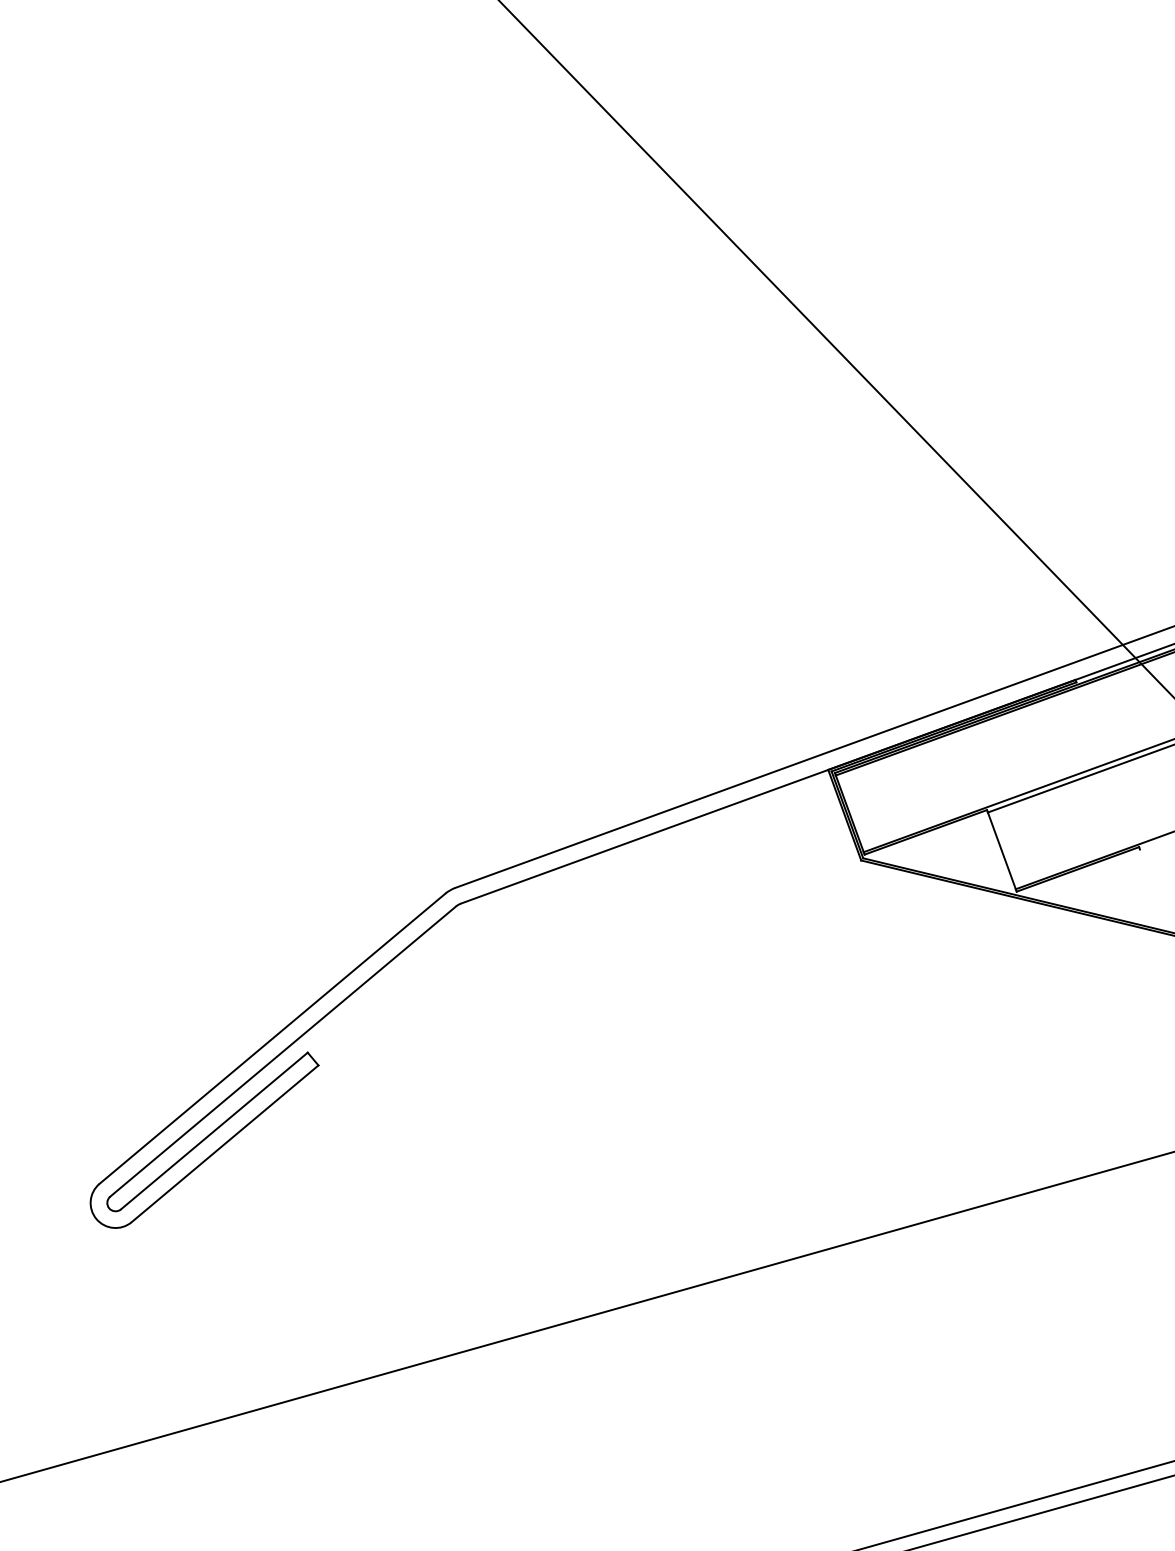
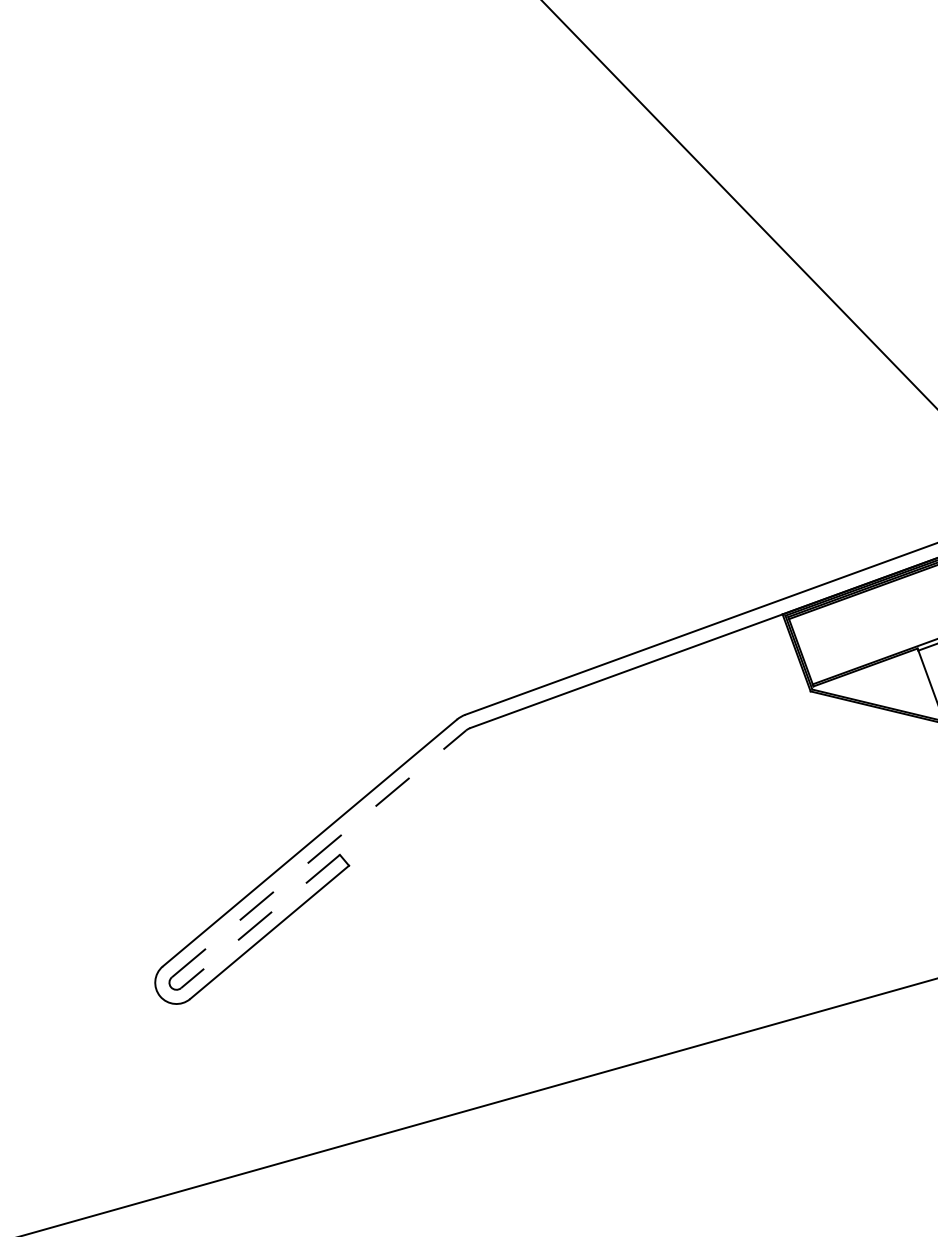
line: (283, 1051) -> (319, 853), solid -> dashed
line: (214, 1131) -> (260, 921), solid -> dashed

